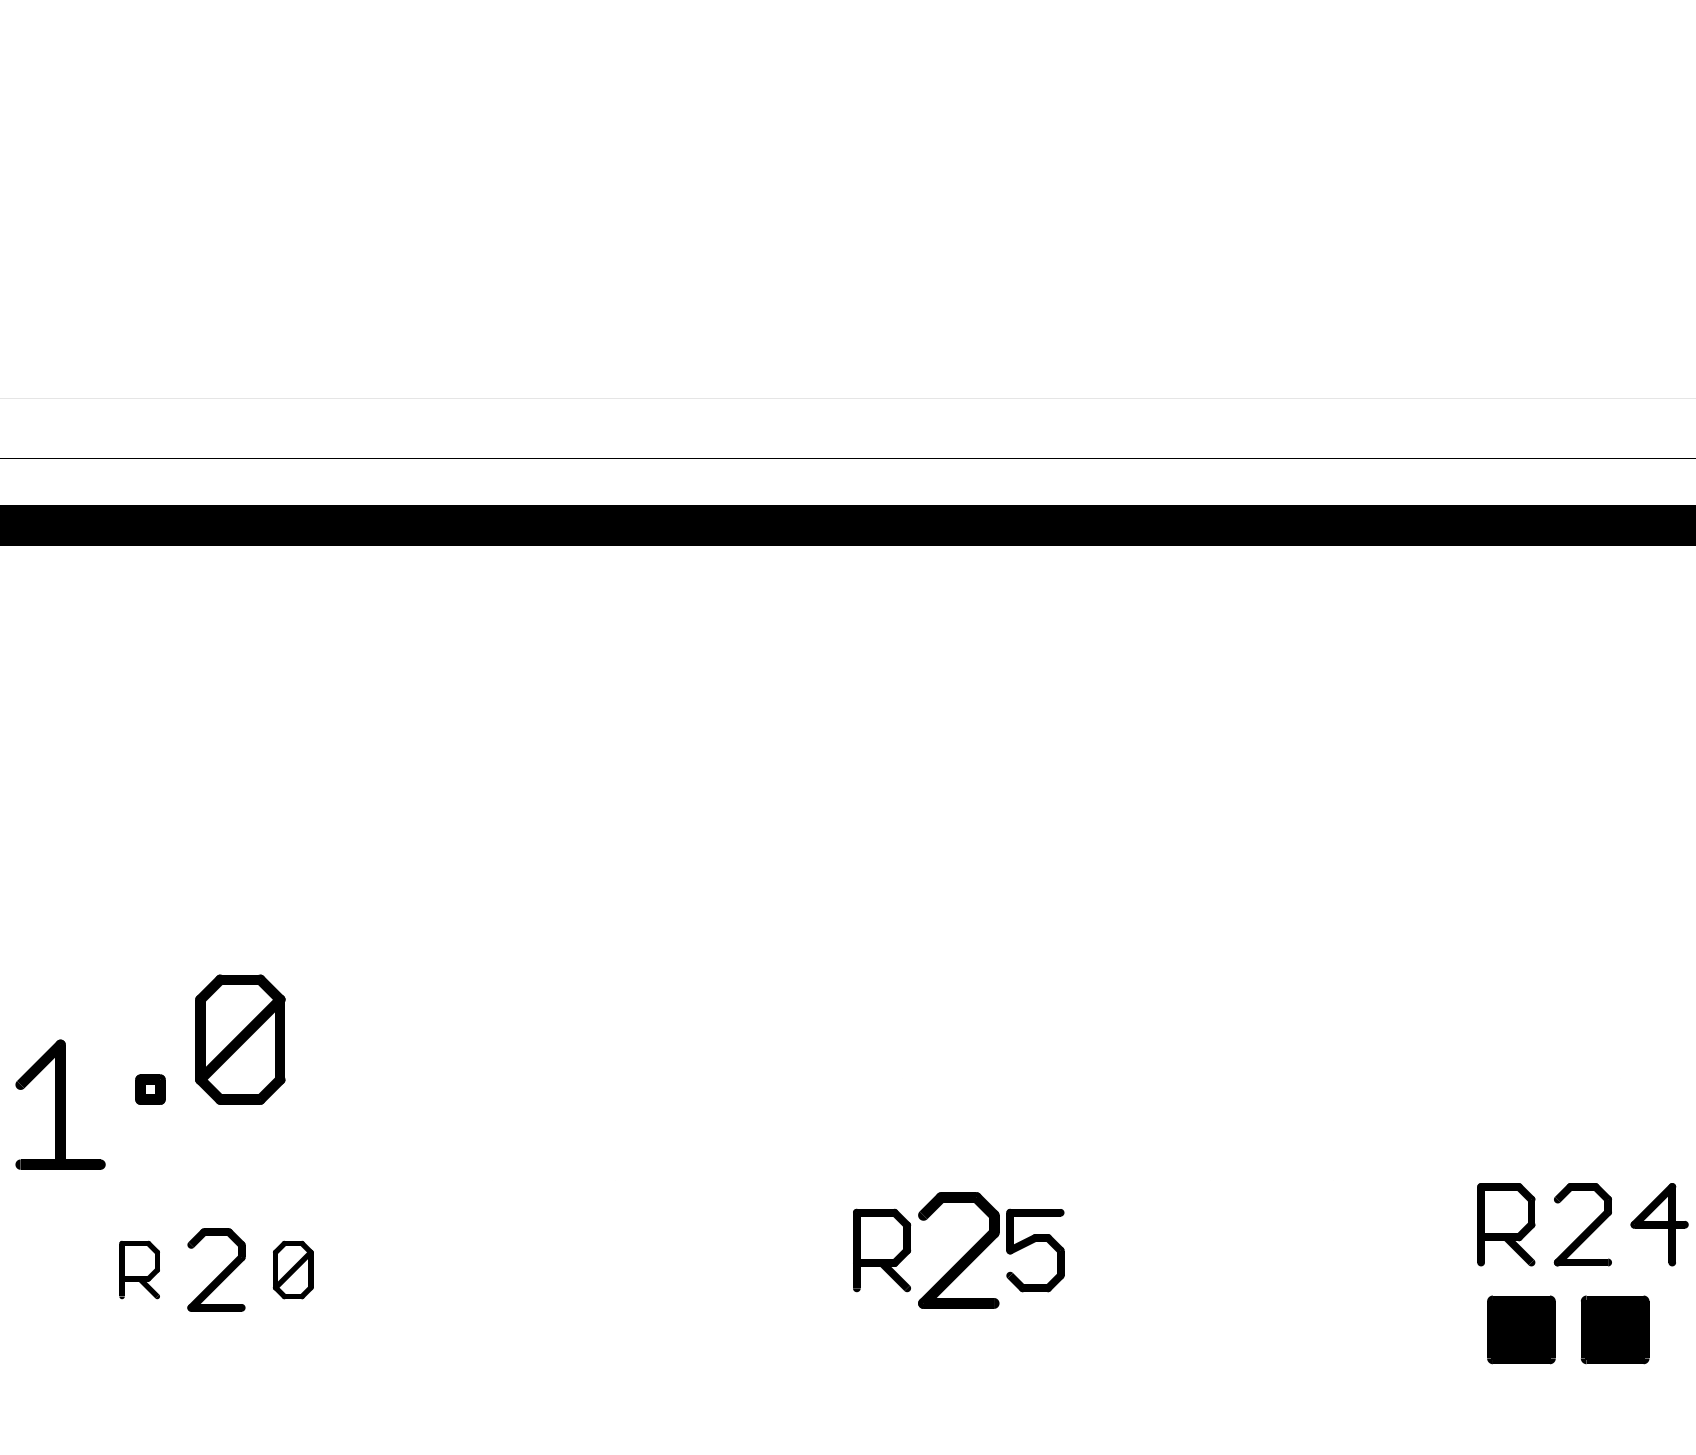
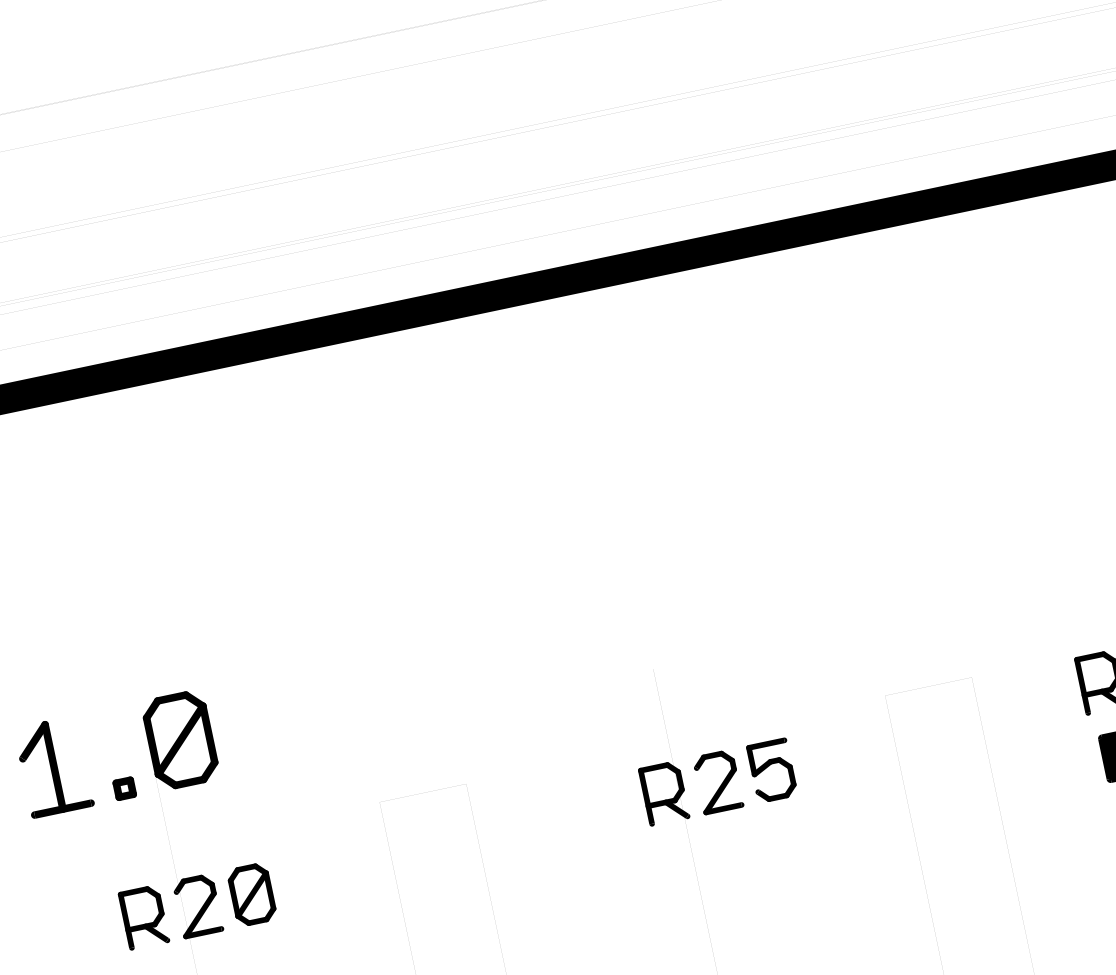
part: (60, 1104) -> (53, 766), moved
part: (958, 1250) -> (718, 782), size x0.71
part: (139, 1269) -> (143, 917), size x1.43
part: (293, 1269) -> (252, 894), size x1.43

